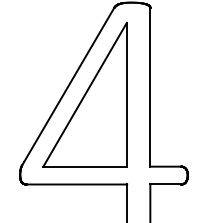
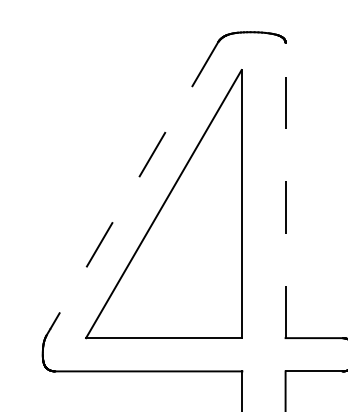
line: (68, 85) -> (132, 186), solid -> dashed
line: (150, 86) -> (285, 188), solid -> dashed

